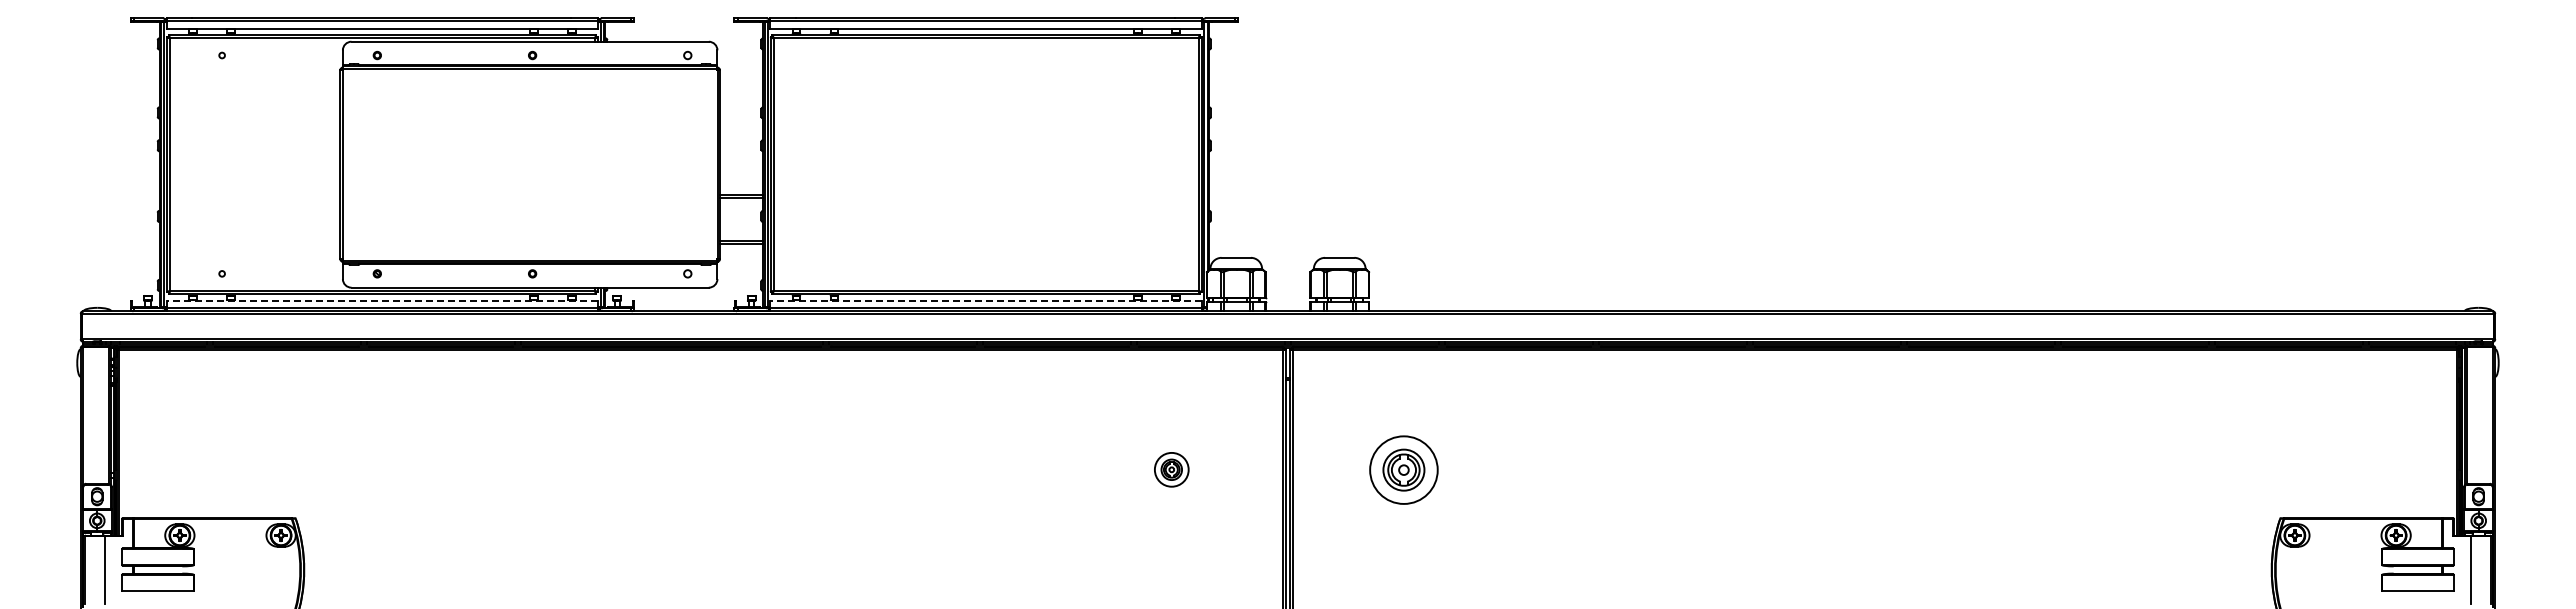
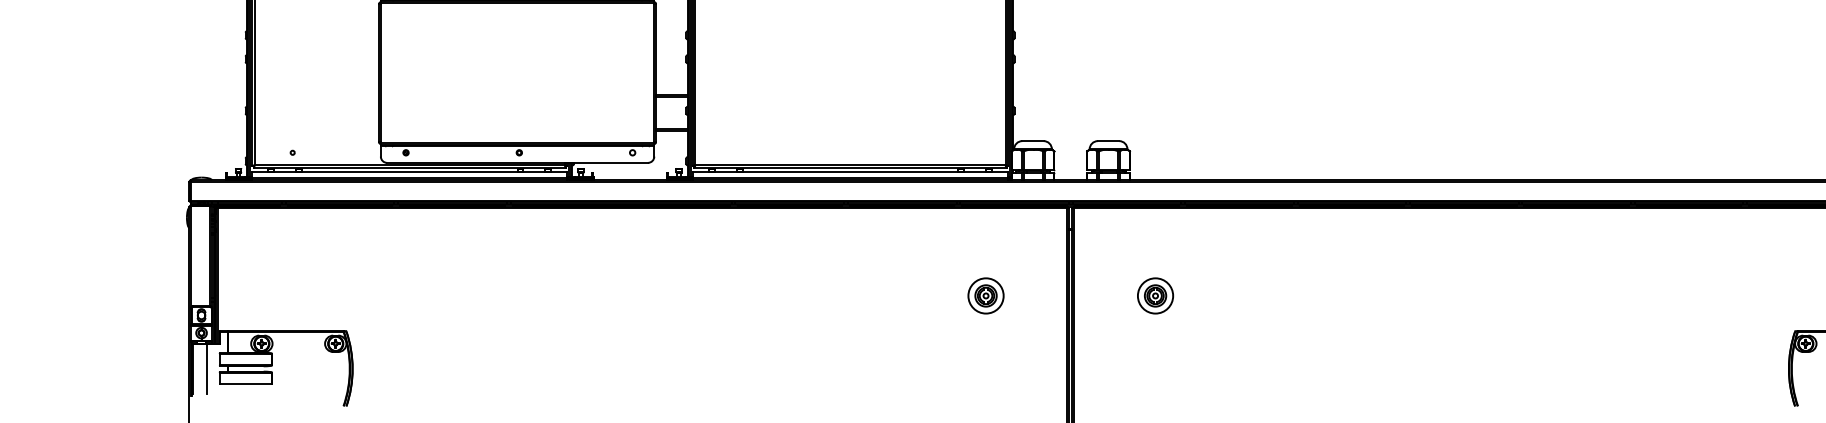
line: (382, 300) -> (409, 172), dashed -> solid
line: (986, 300) -> (850, 172), dashed -> solid
part: (1171, 469) -> (985, 295), size x1.43
part: (1404, 469) -> (1155, 295), size x0.71

